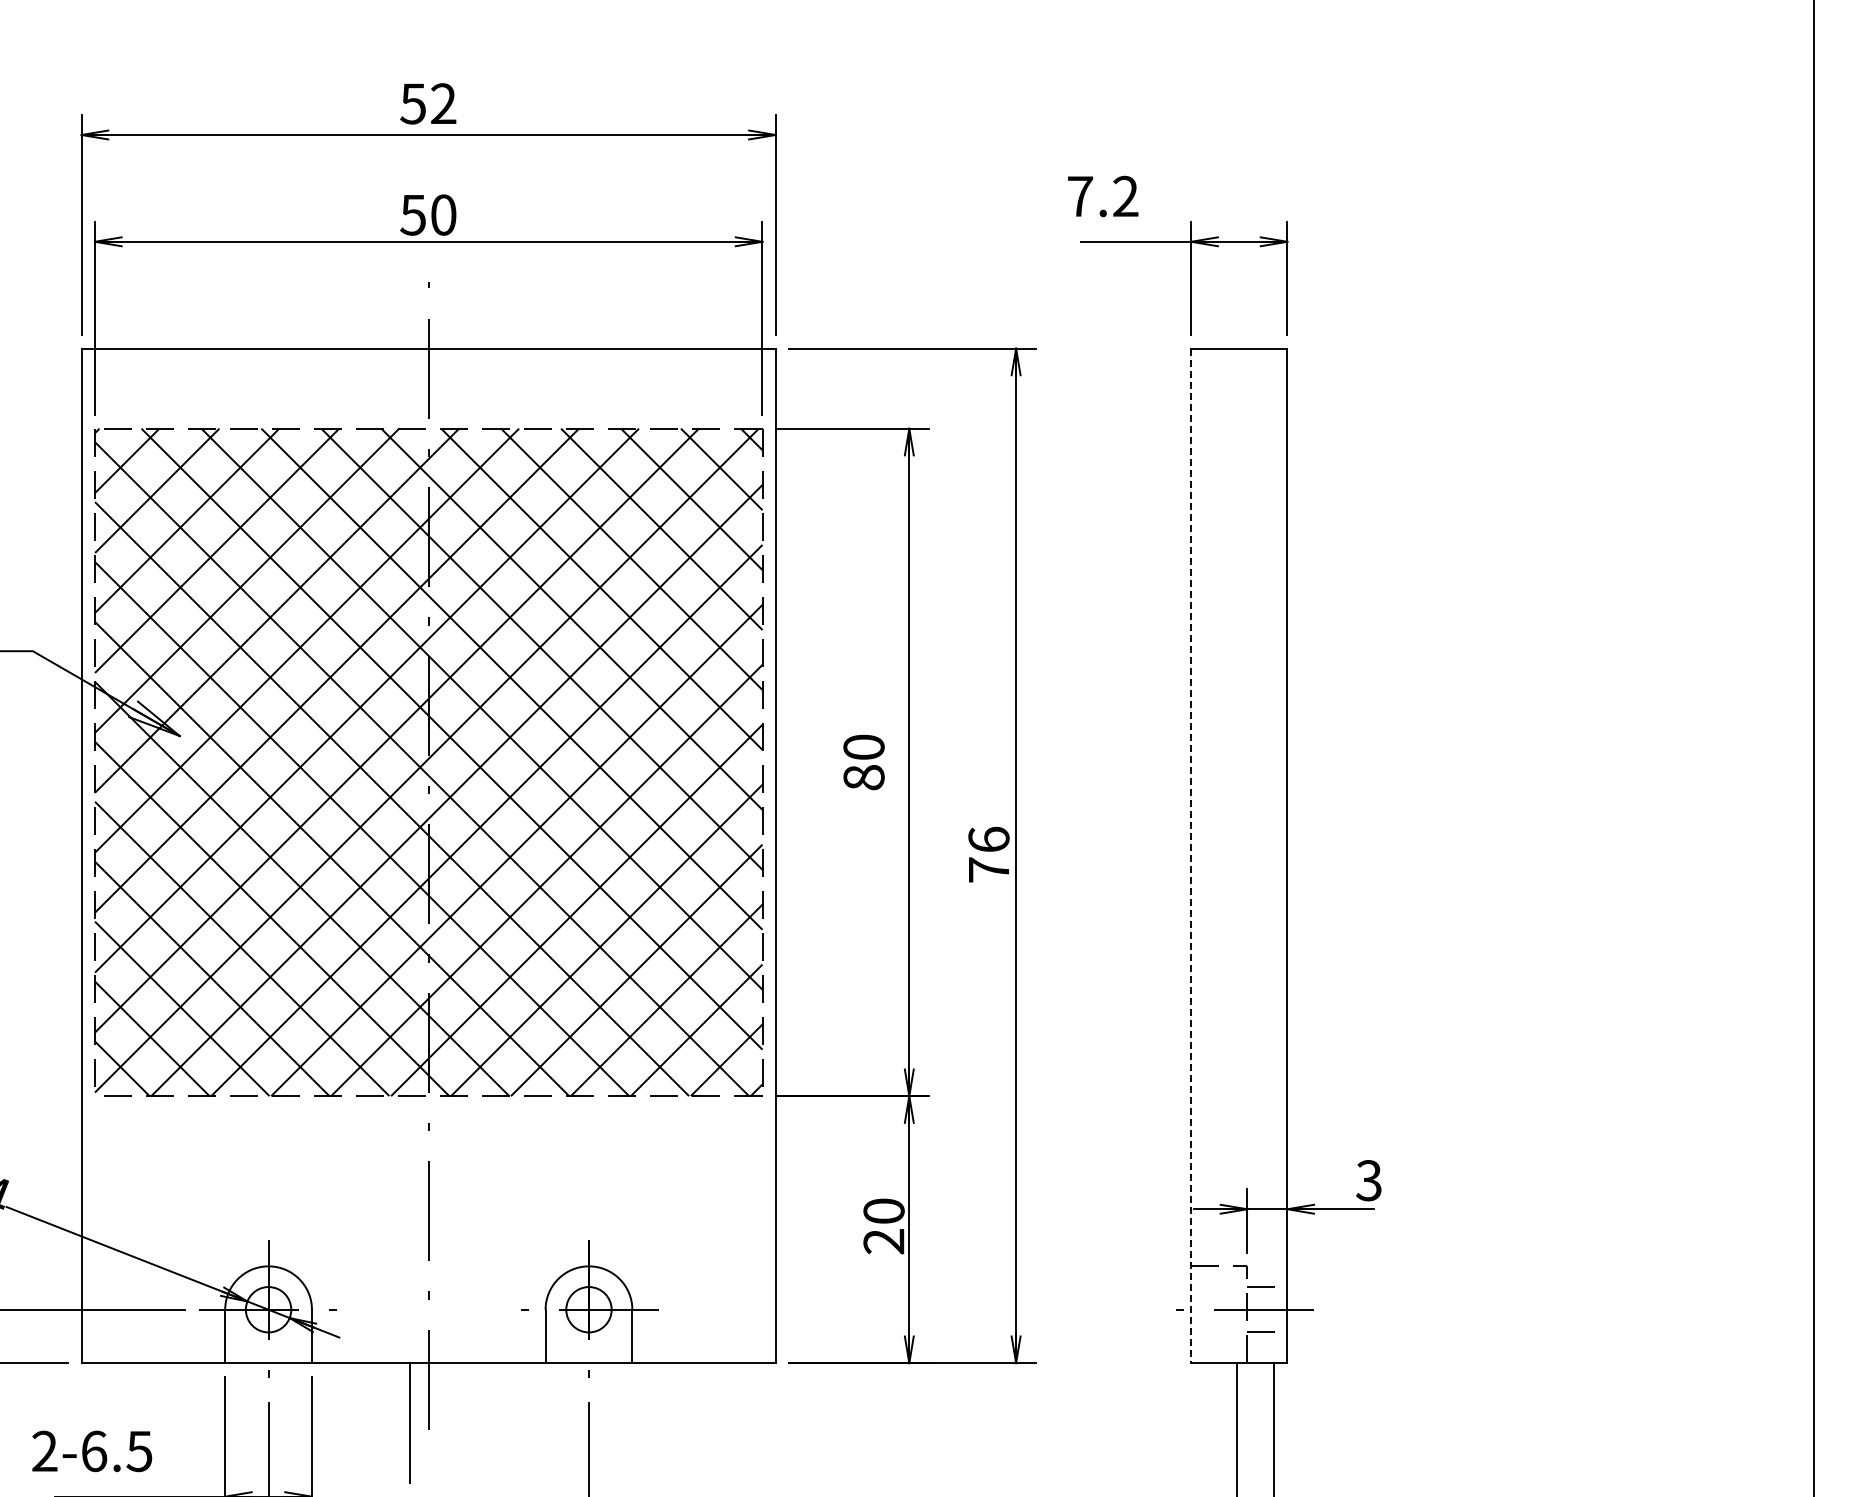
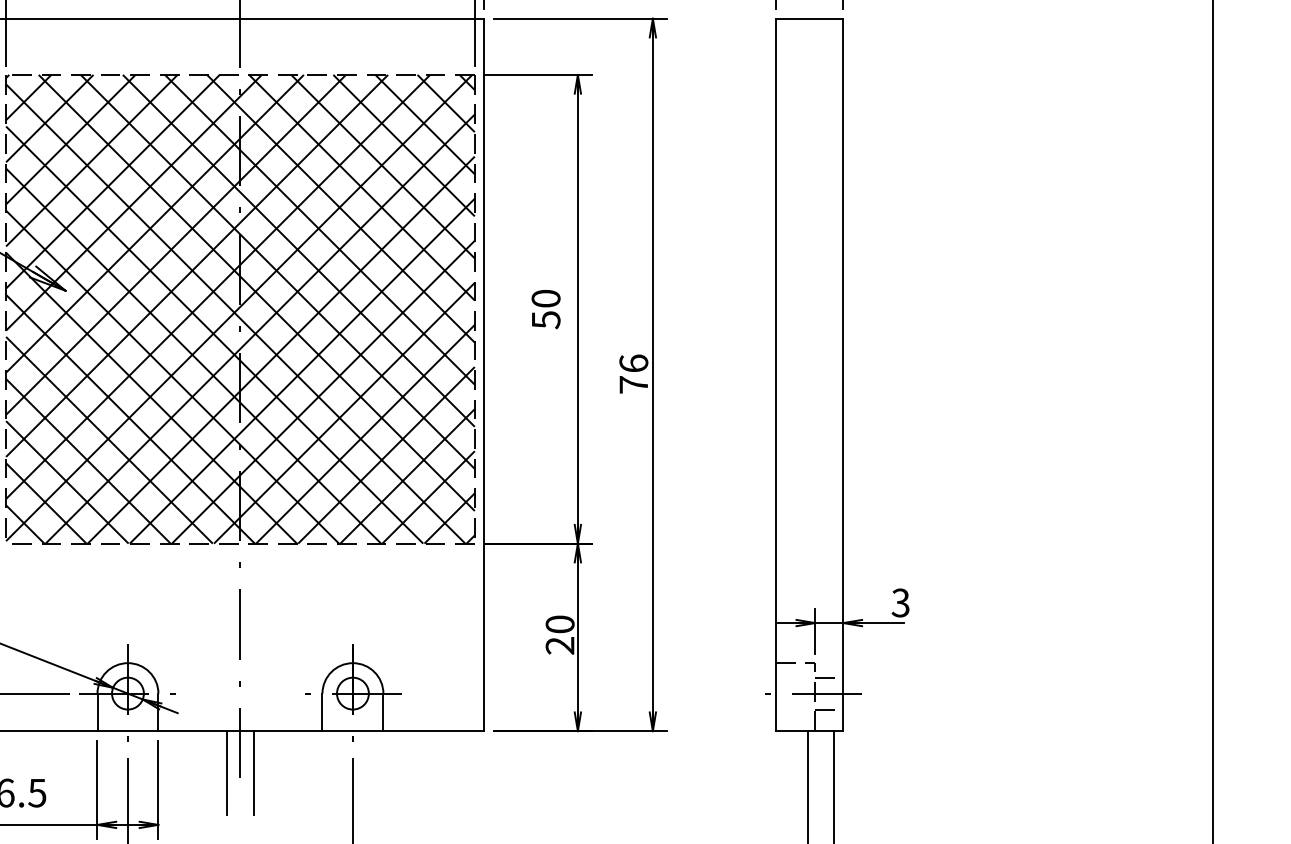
text: (863, 777) -> (545, 319), 80 -> 50
line: (1191, 856) -> (776, 375), dashed -> solid
line: (447, 1423) -> (253, 773), added

